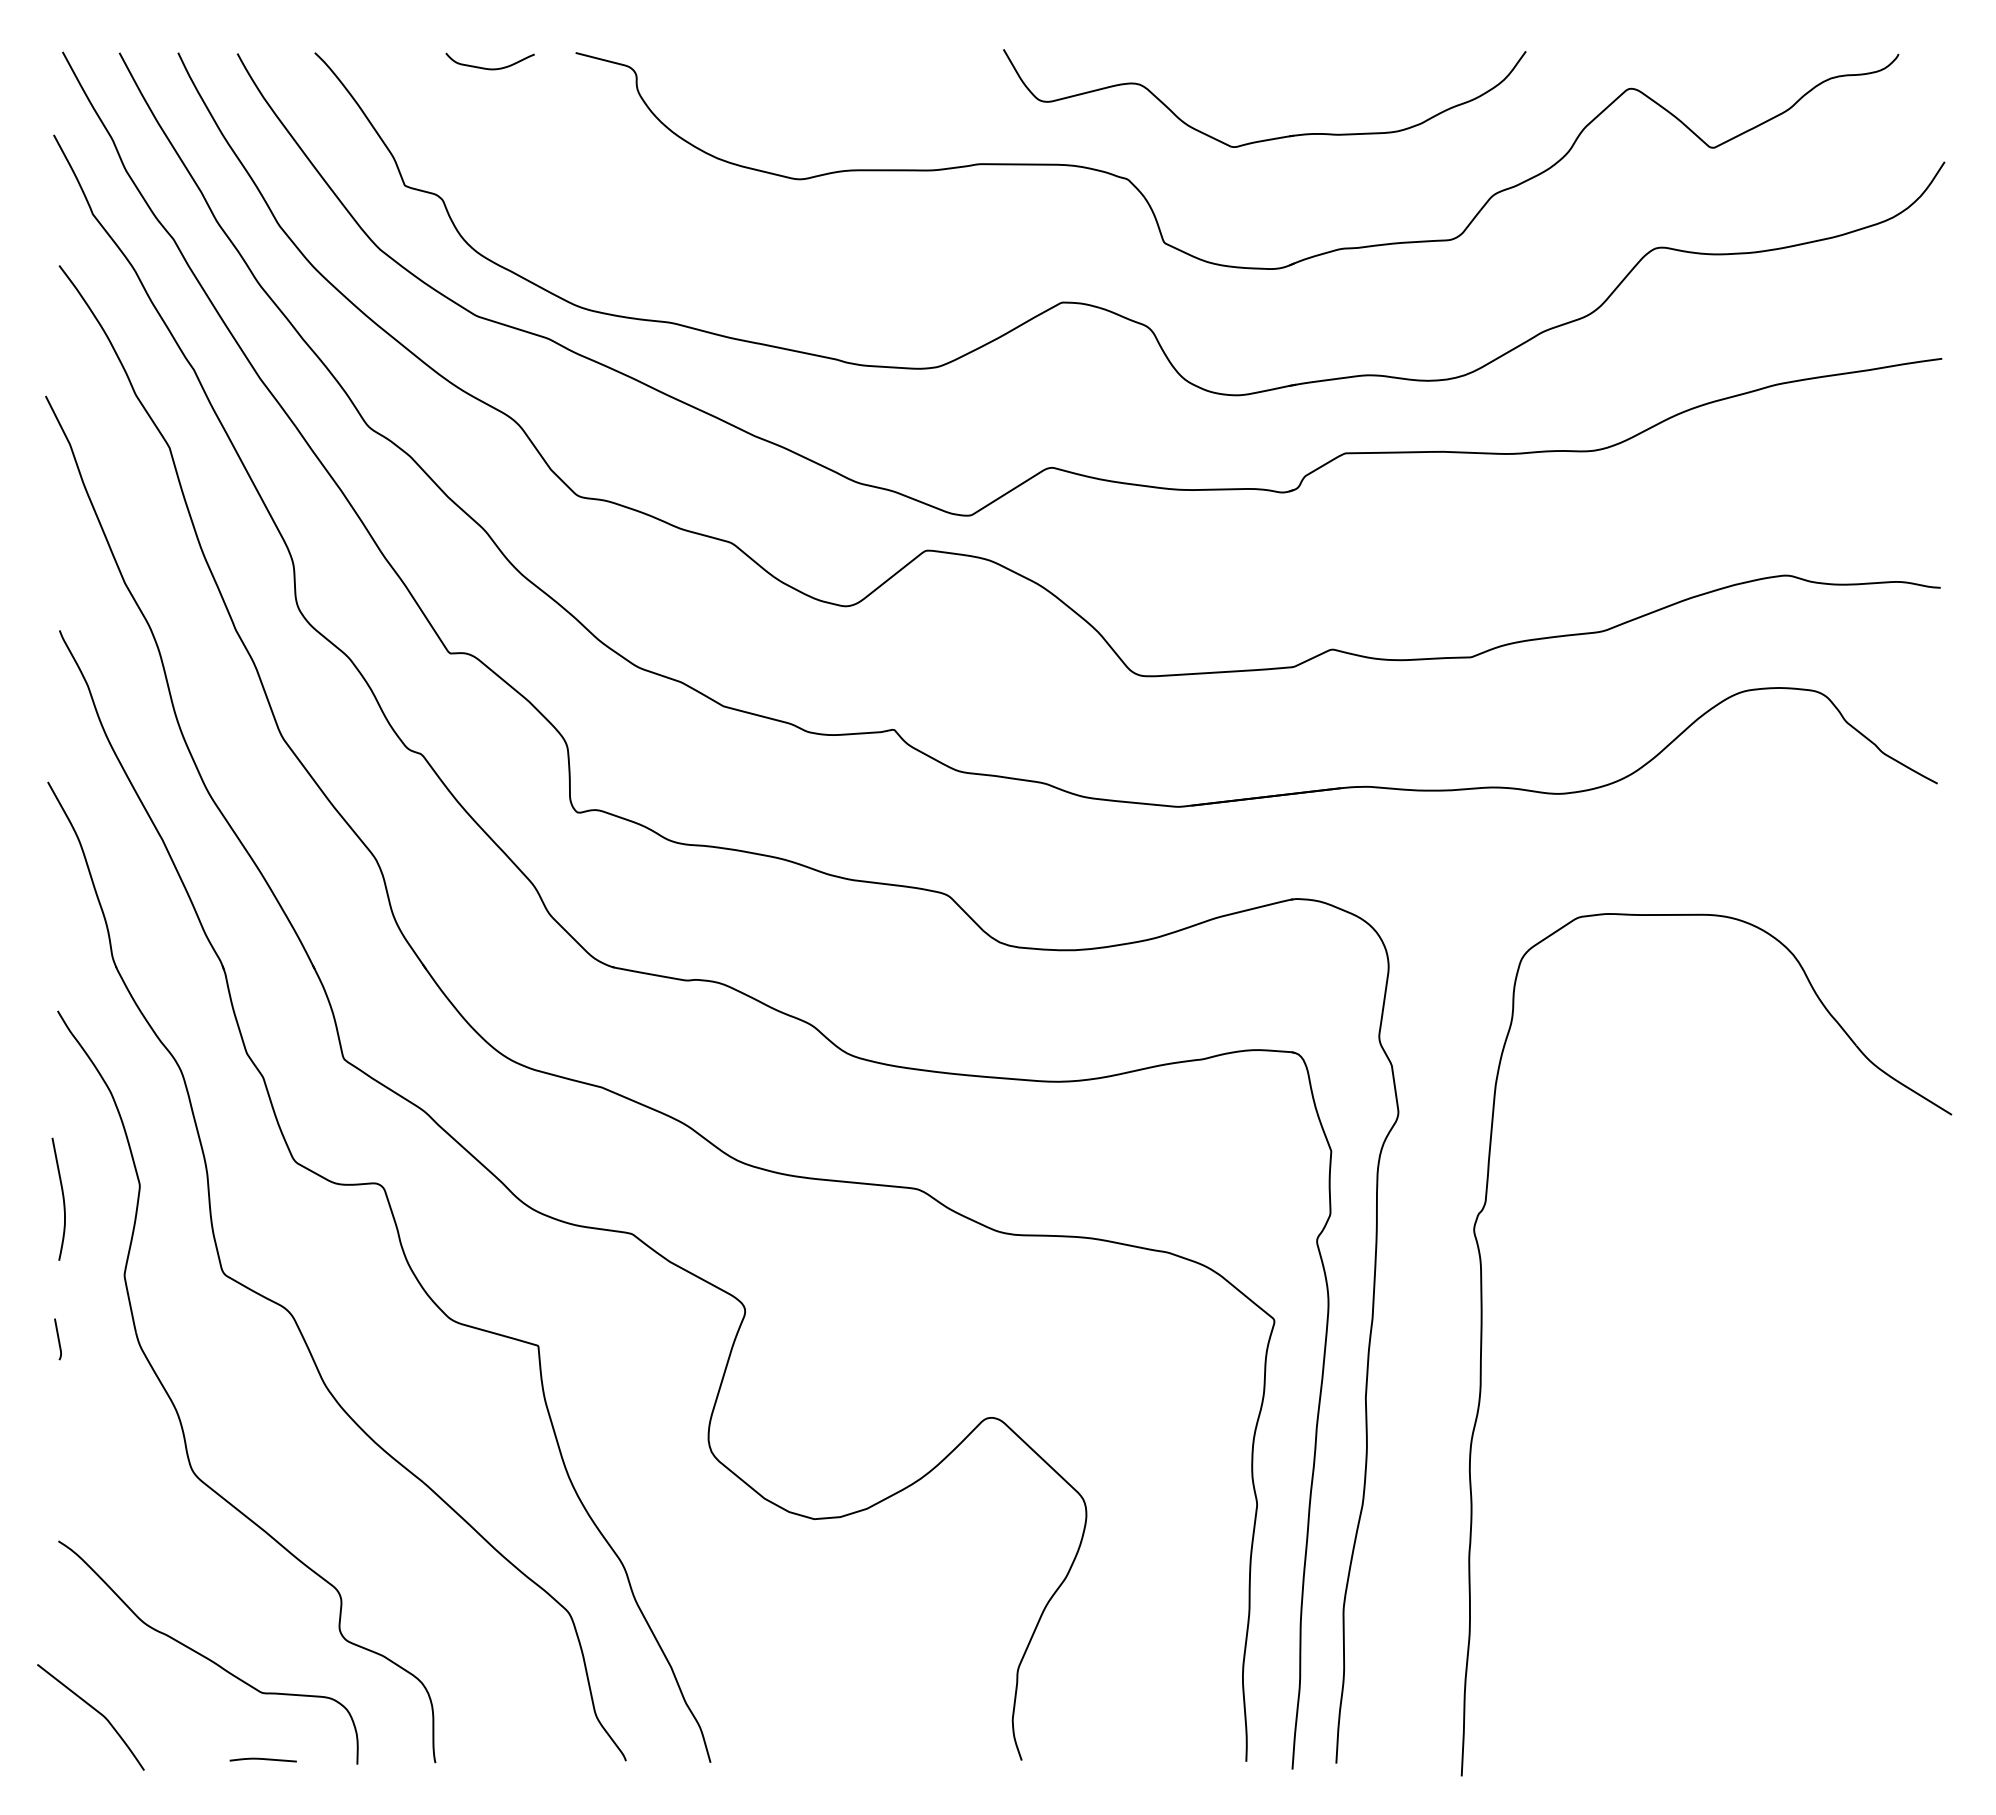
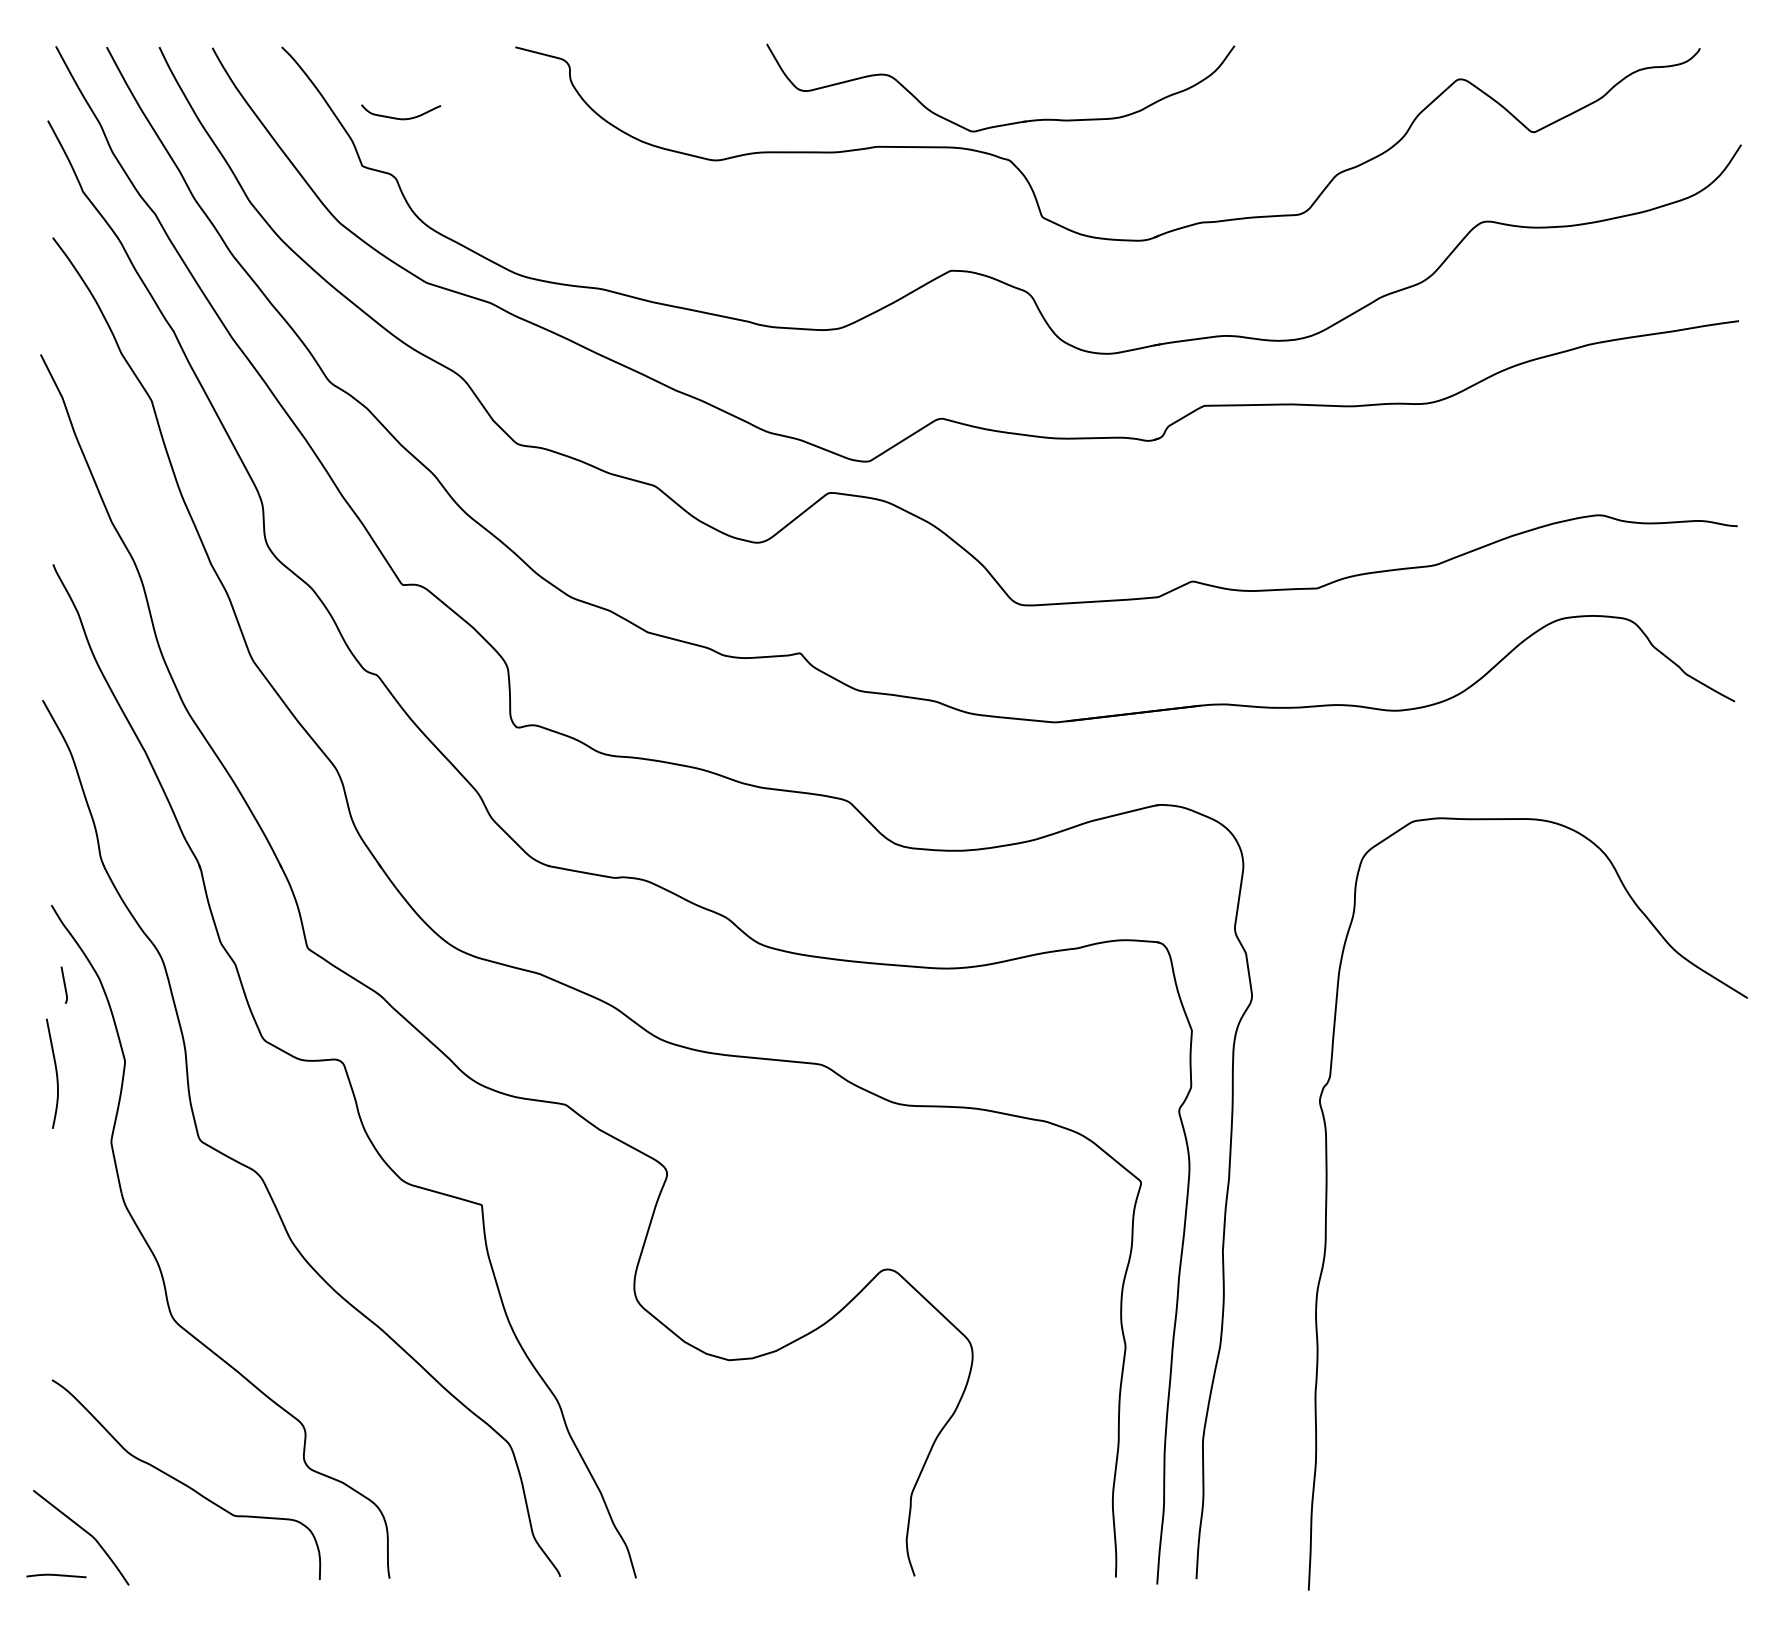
curve: (489, 68) -> (400, 118), moved
part: (1269, 138) -> (1004, 123), moved
curve: (57, 1339) -> (63, 985), moved
curve: (262, 1759) -> (55, 1575), moved

